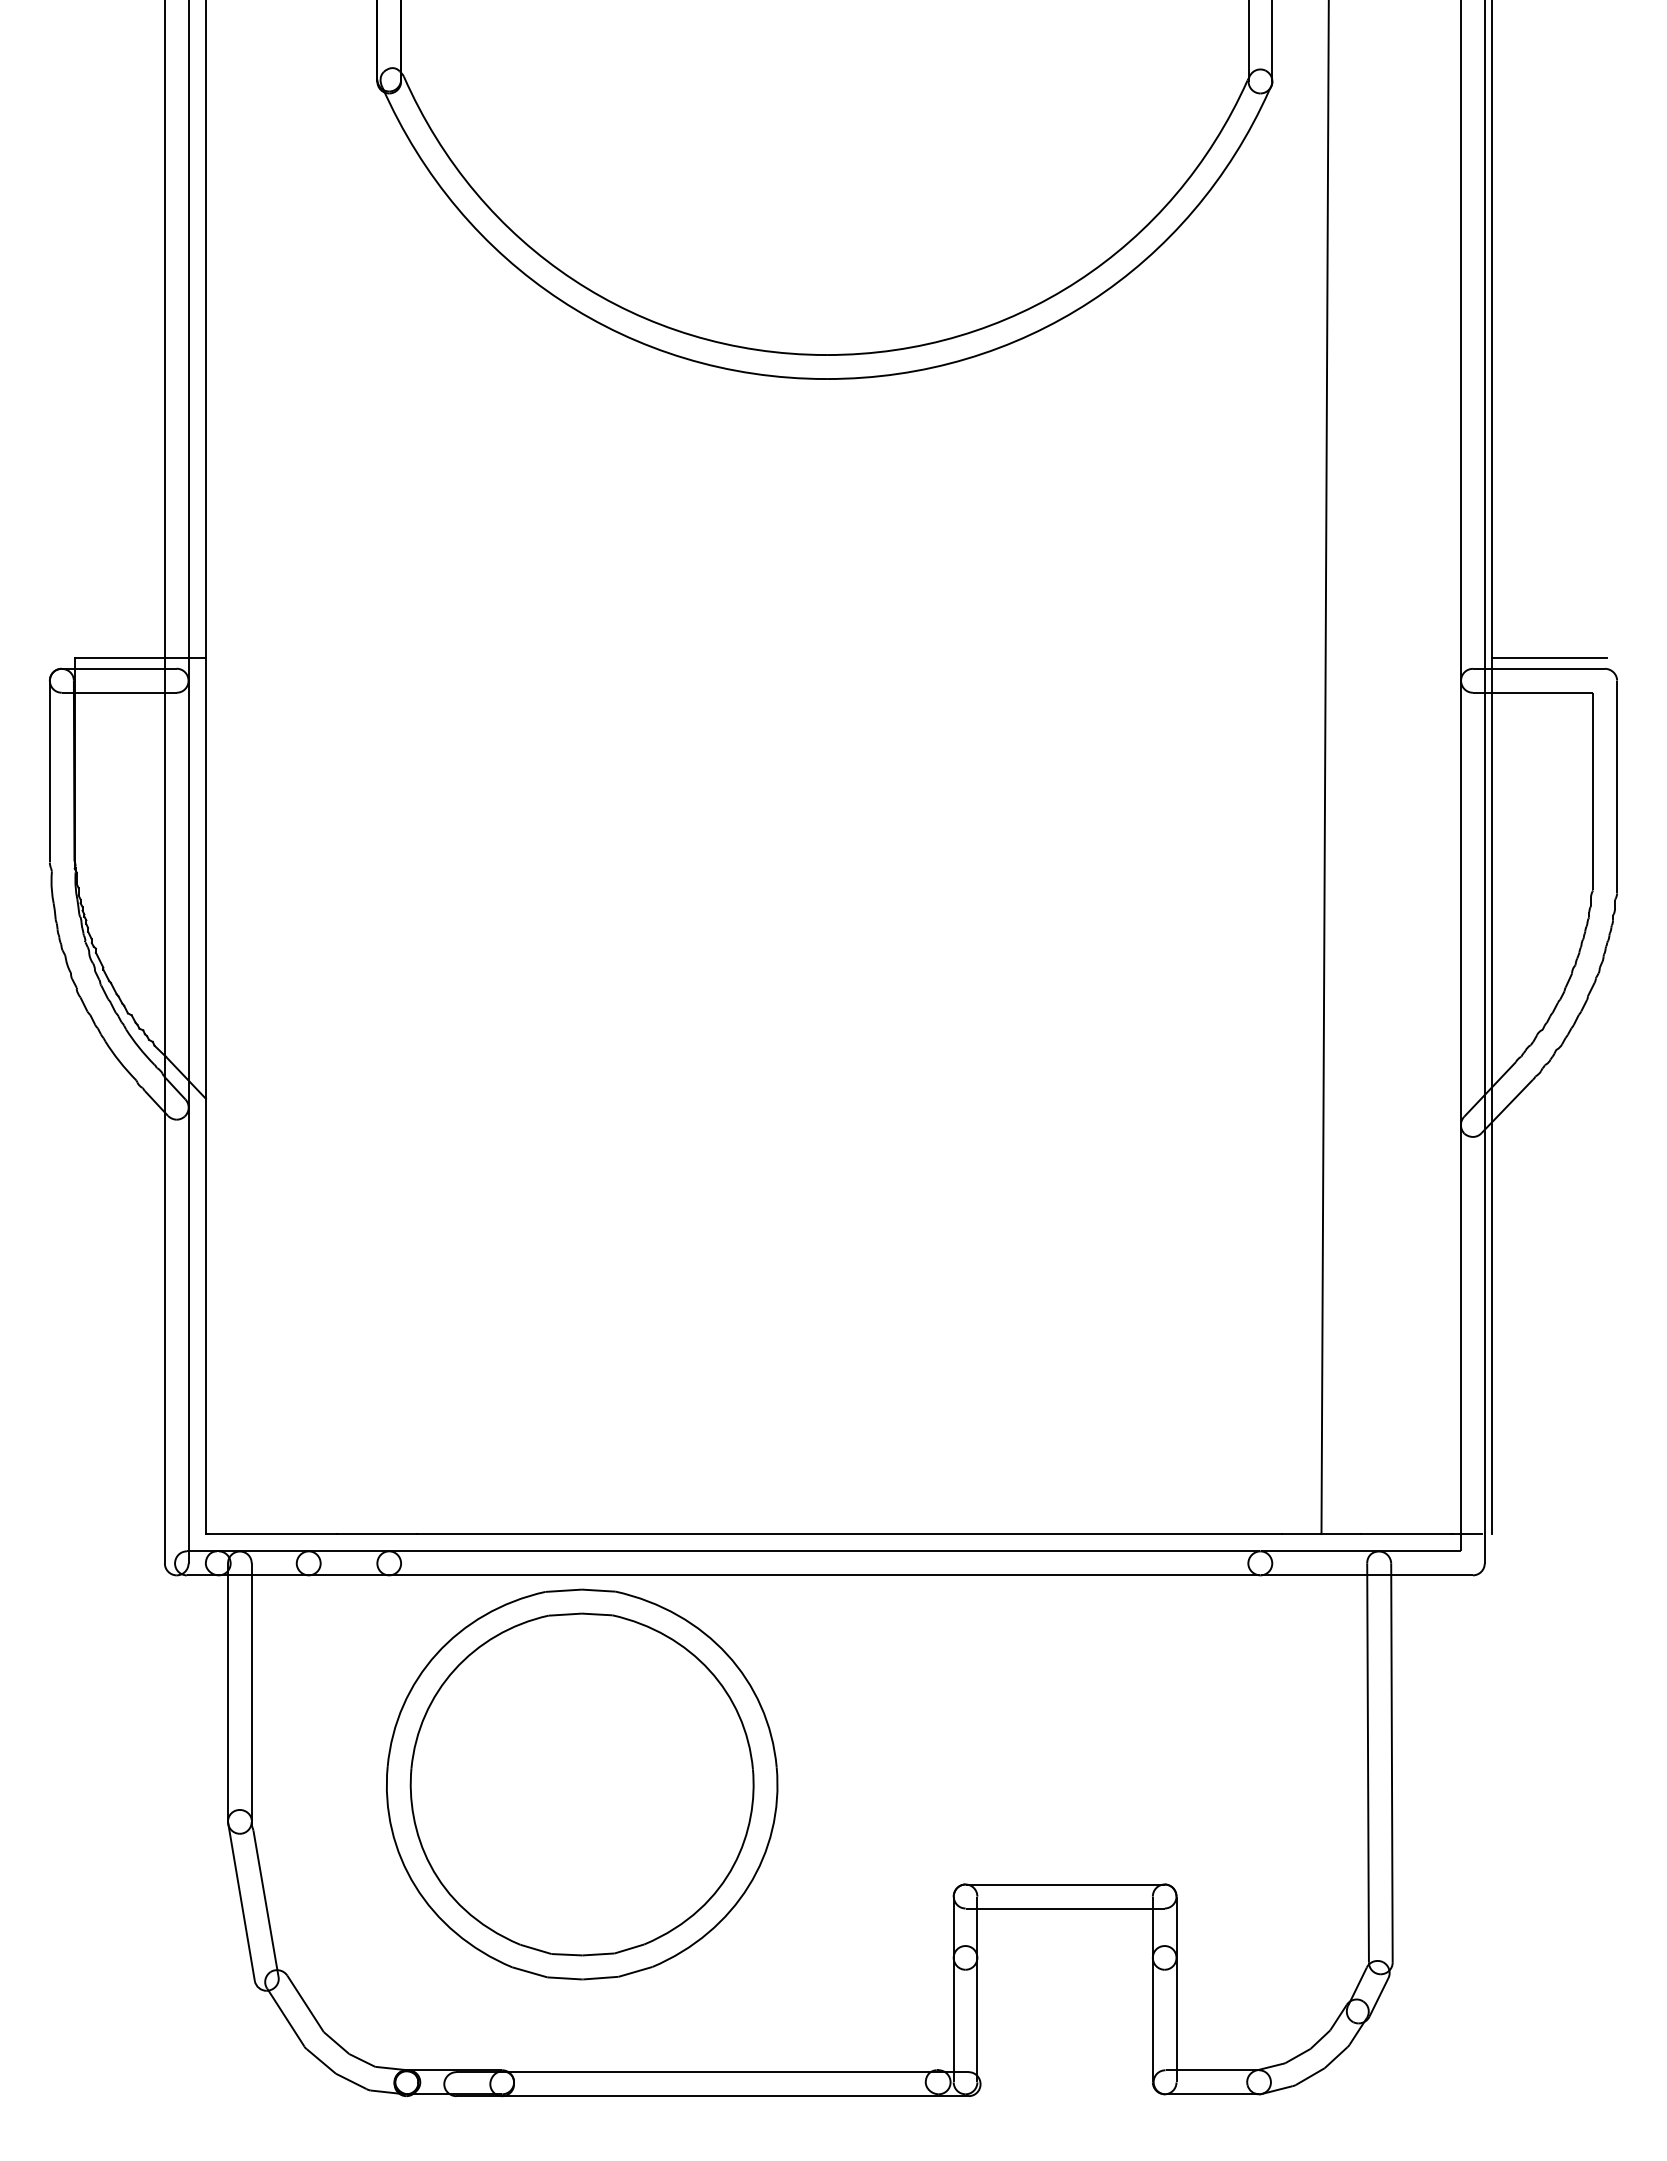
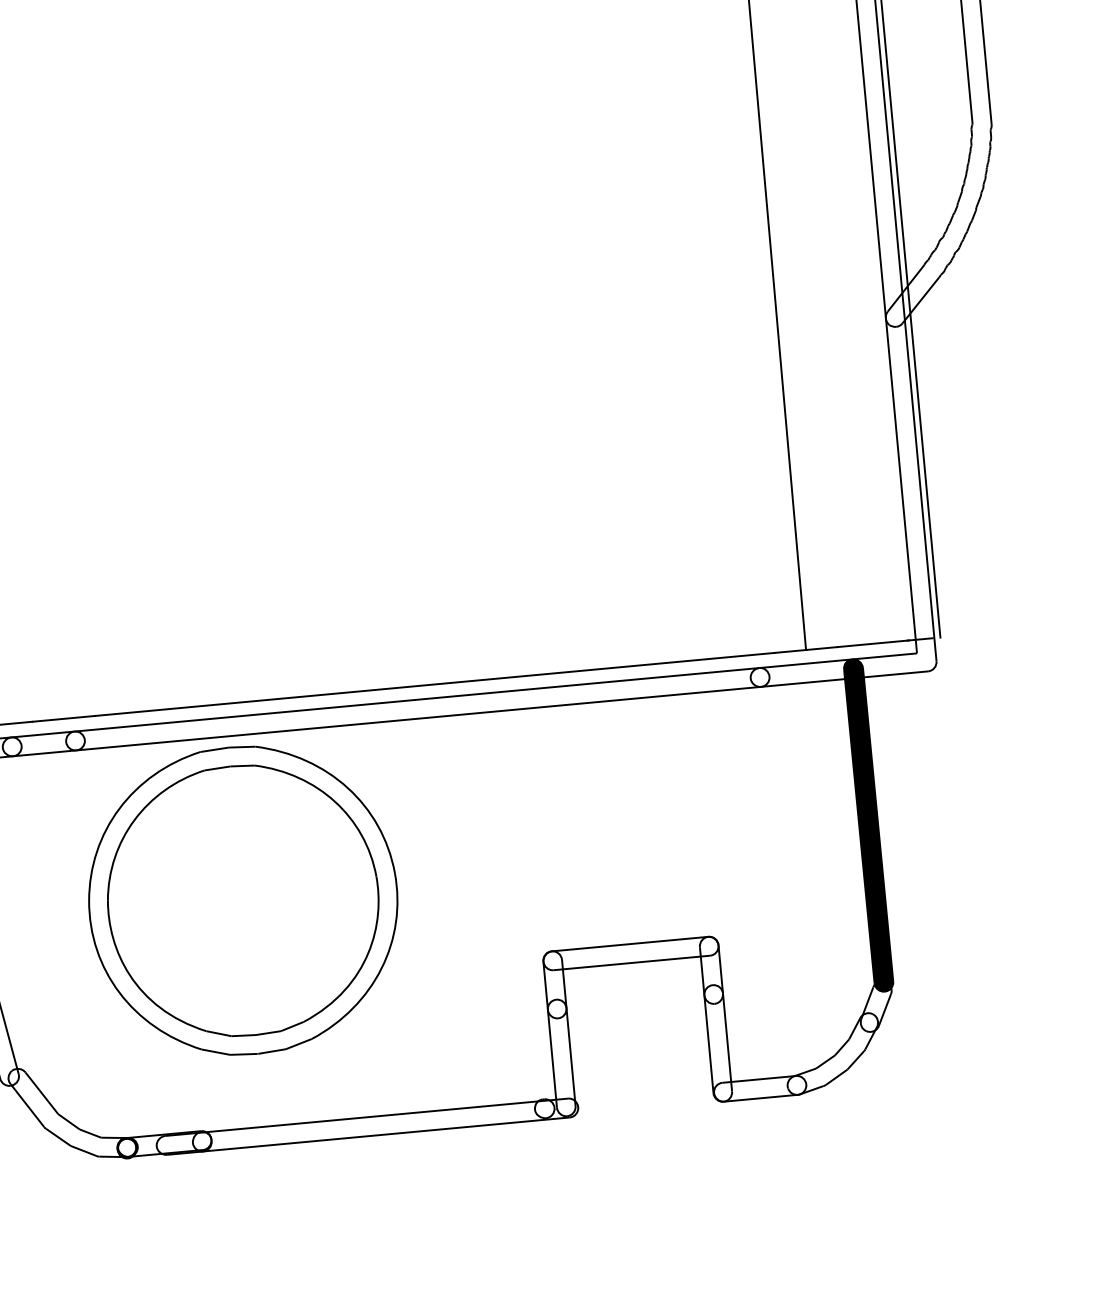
fill: (1379, 1762) -> (868, 825), added

